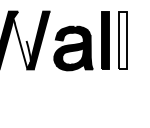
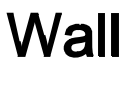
fill: (21, 40) -> (40, 34), added
fill: (122, 40) -> (114, 34), added

